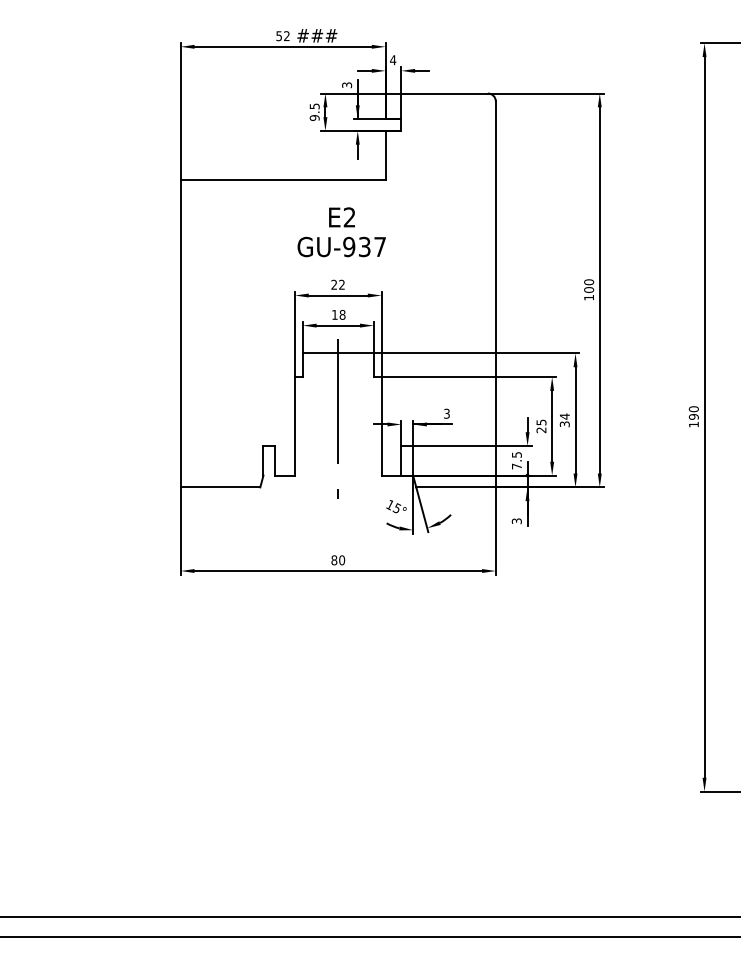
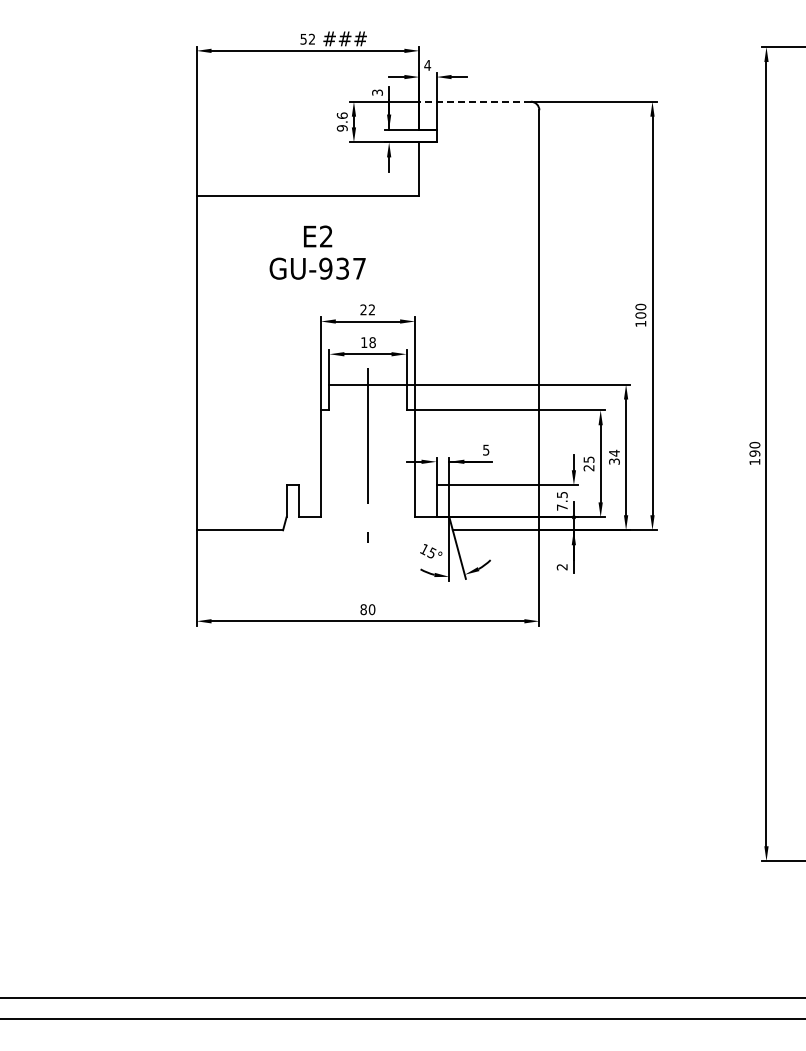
line: (437, 93) -> (475, 101), solid -> dashed
text: (313, 106) -> (341, 115), 9.5 -> 9.6
text: (341, 232) -> (317, 252), moved
text: (447, 413) -> (486, 449), 3 -> 5
text: (517, 521) -> (562, 567), 3 -> 2

